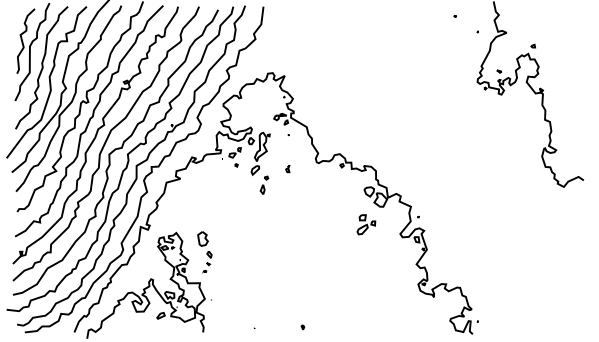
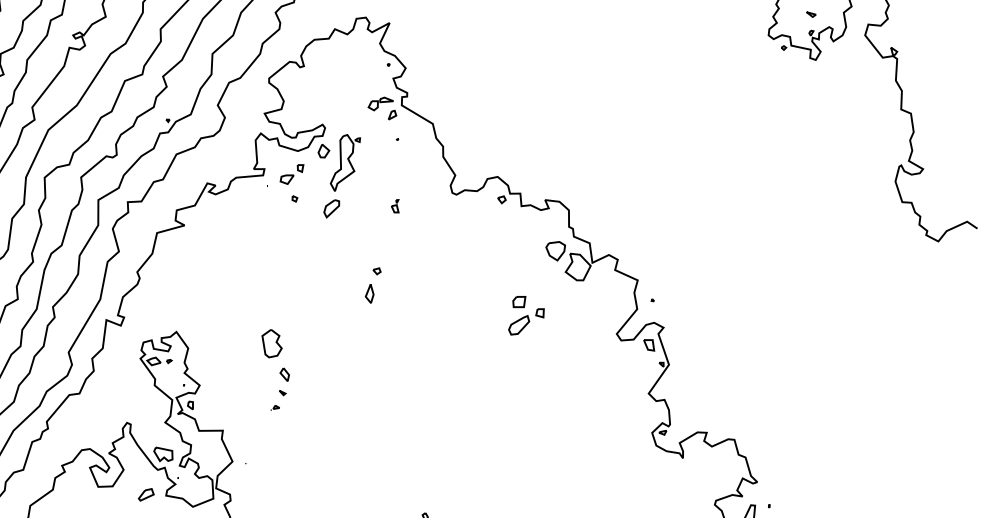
part: (264, 184) -> (373, 283), moved
part: (366, 224) -> (526, 315), moved
part: (204, 252) -> (275, 370), moved

